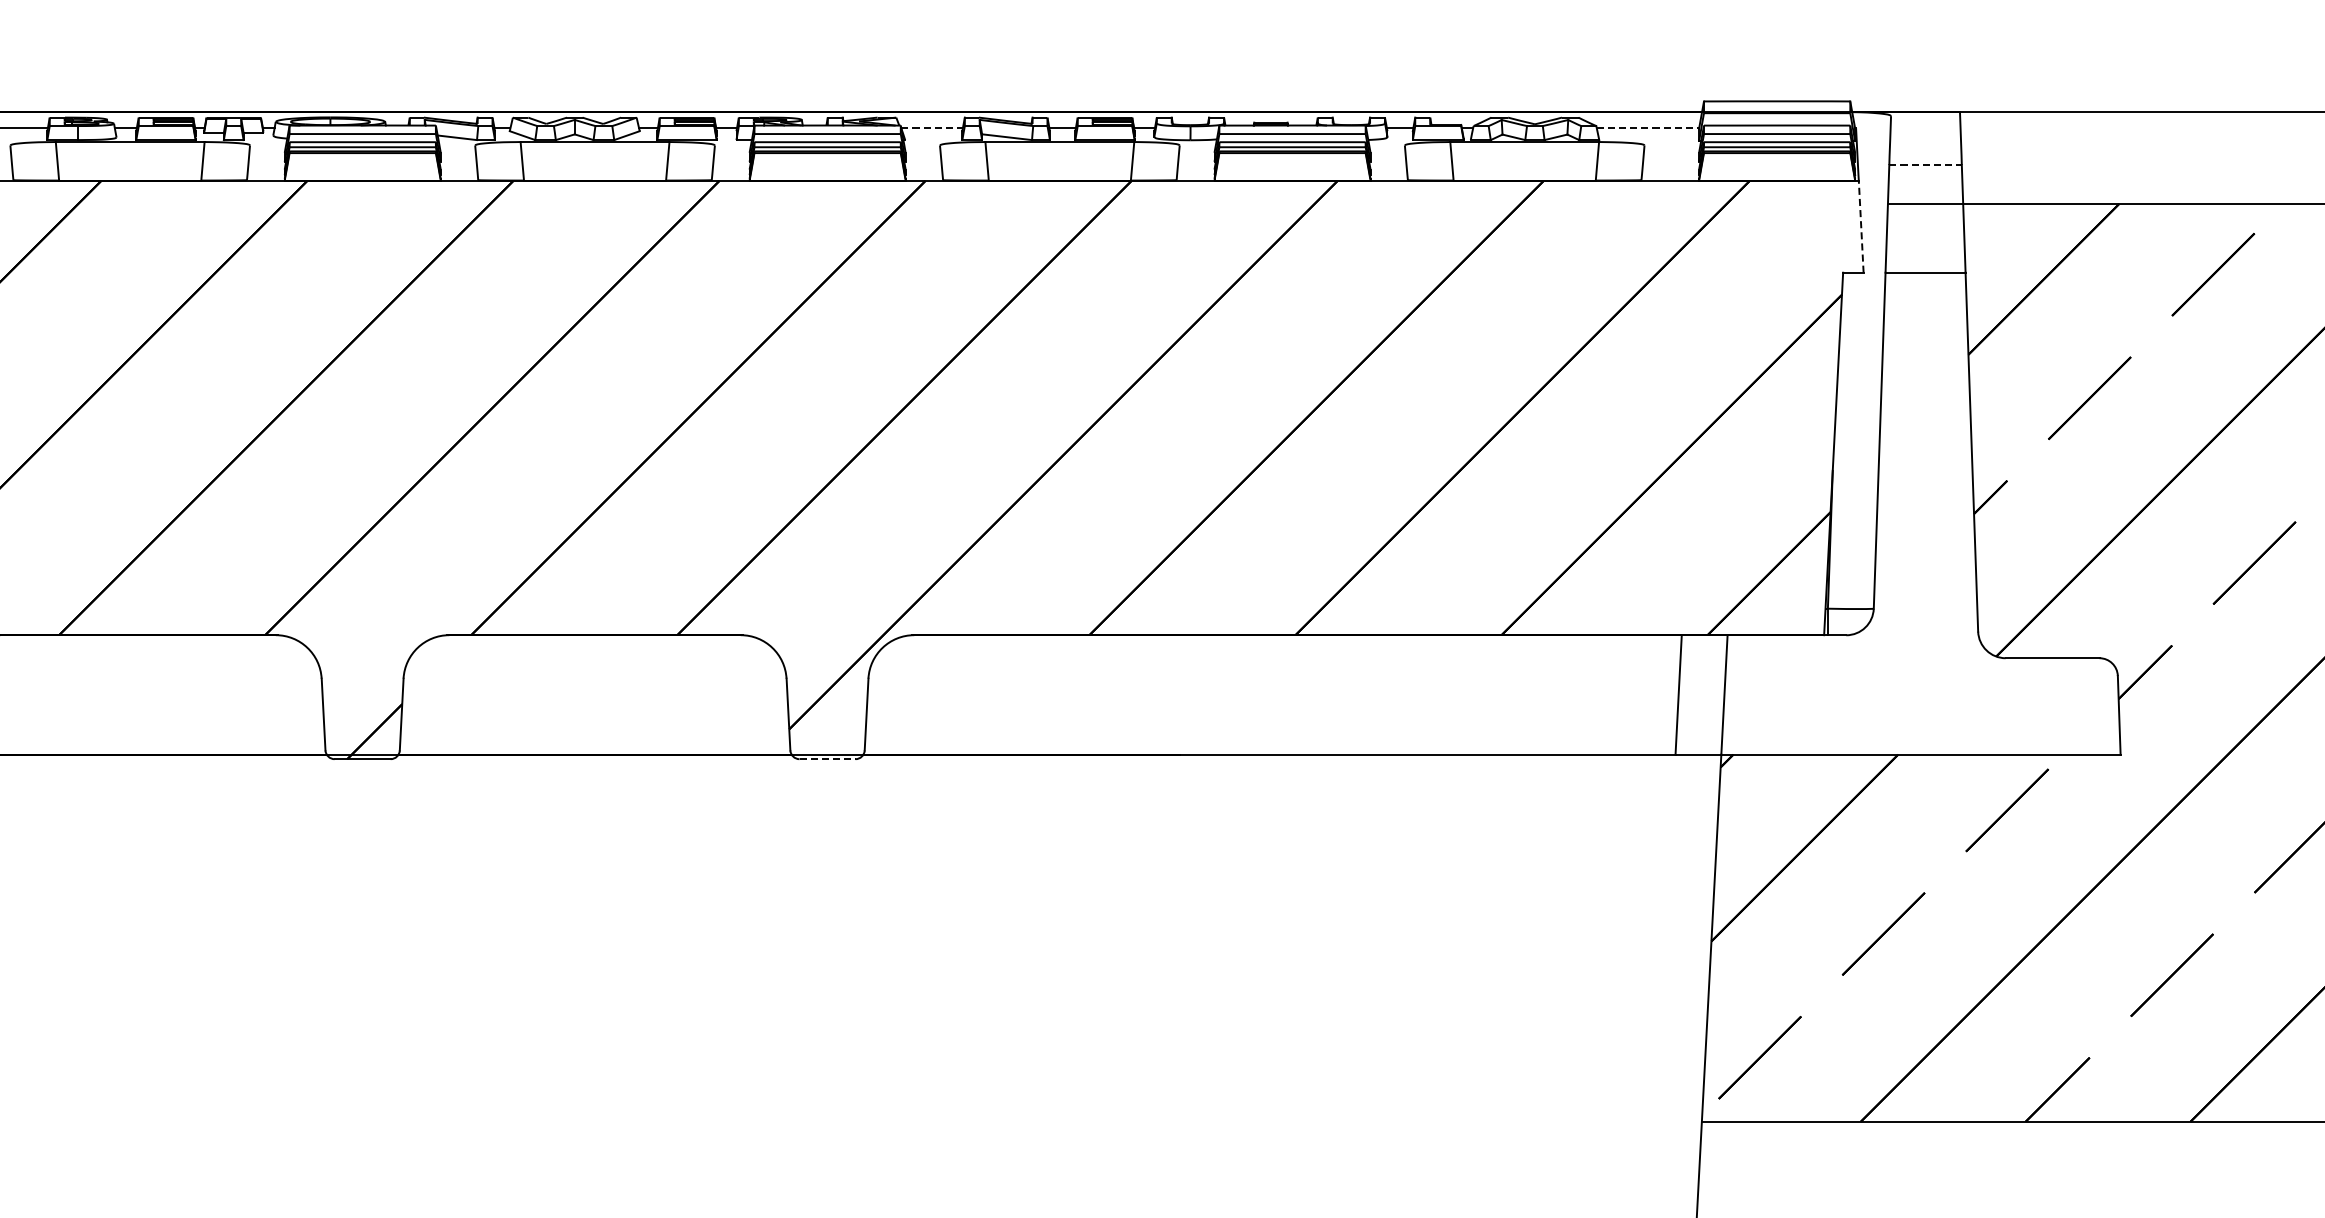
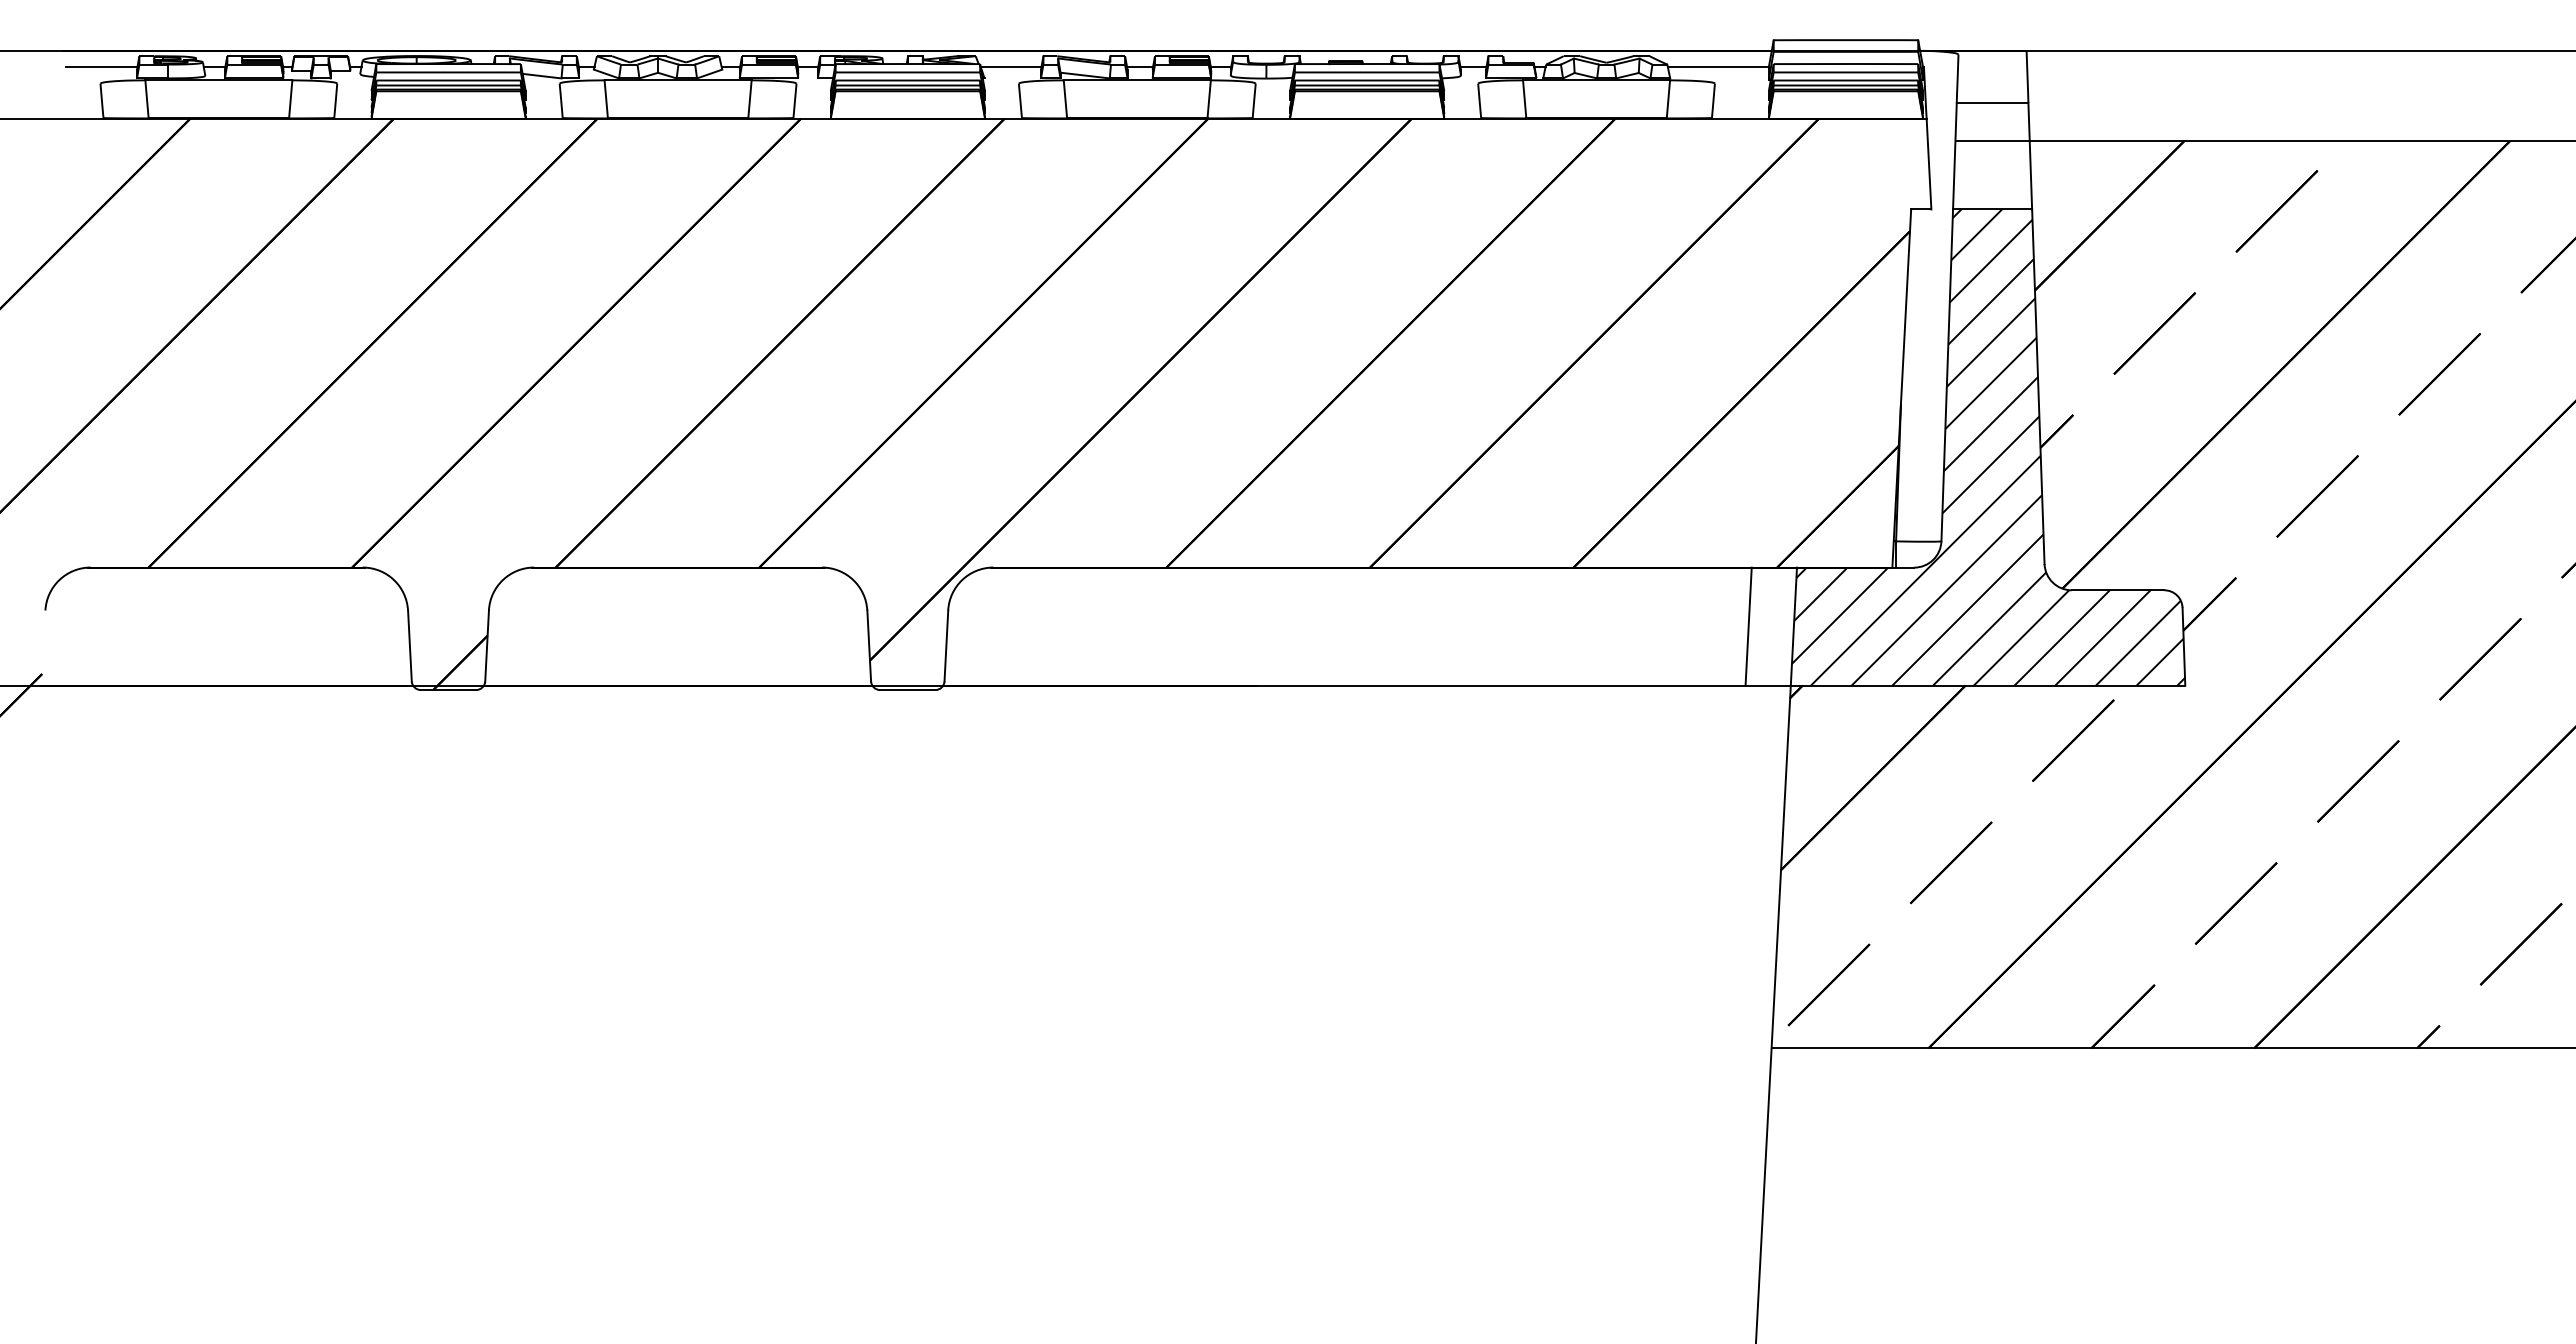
line: (932, 128) -> (1011, 66), dashed -> solid
line: (1648, 128) -> (1718, 66), dashed -> solid
line: (1925, 165) -> (1992, 103), dashed -> solid
line: (1860, 226) -> (1928, 163), dashed -> solid
hatch: (1921, 513) -> (1988, 447), added
line: (827, 759) -> (907, 690), dashed -> solid

